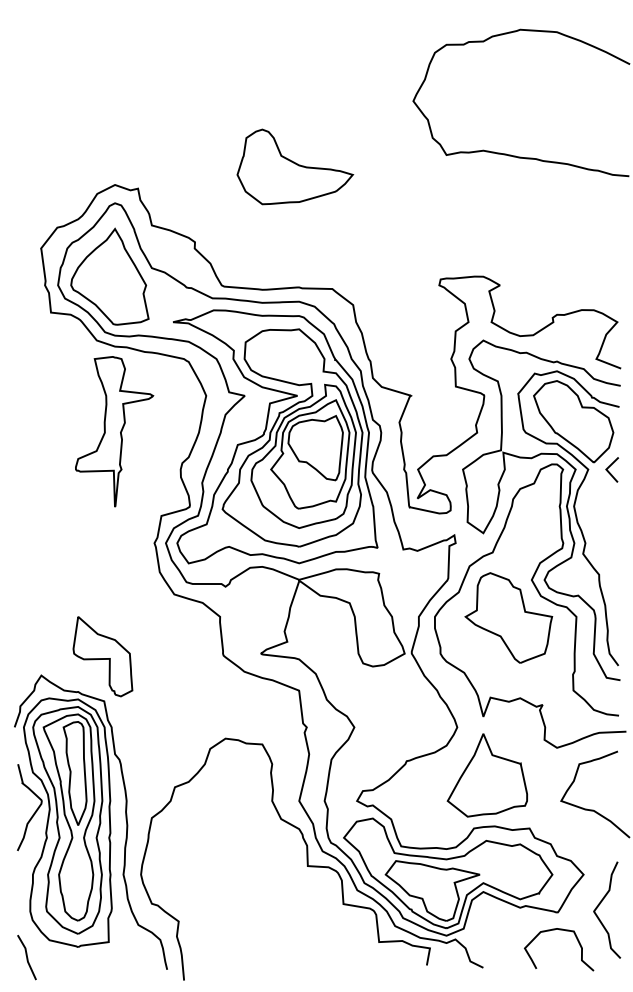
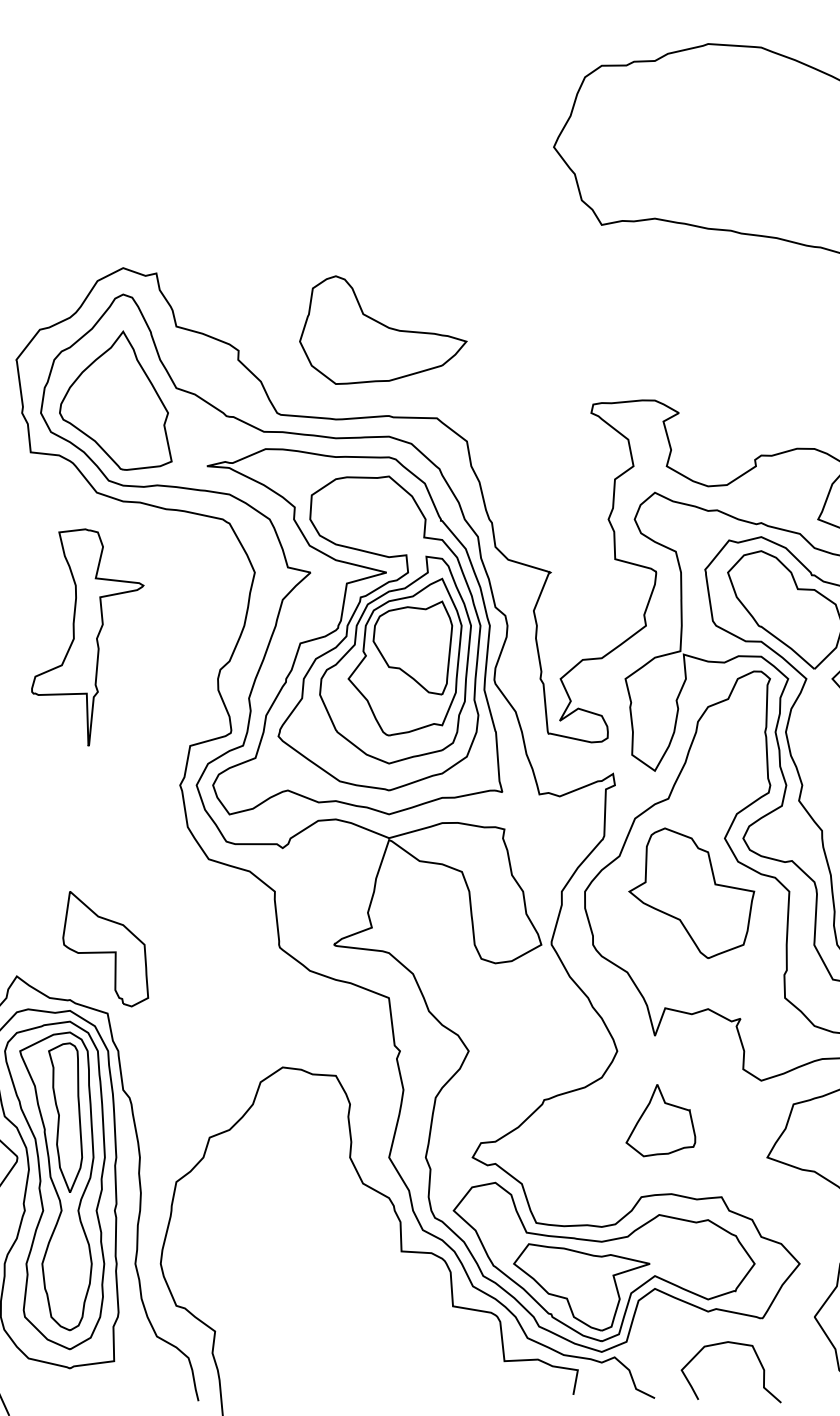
part: (295, 166) -> (383, 329), moved
part: (114, 431) -> (87, 637), moved
part: (487, 775) -> (660, 1120), size x0.6
curve: (565, 931) -> (740, 1345), moved

